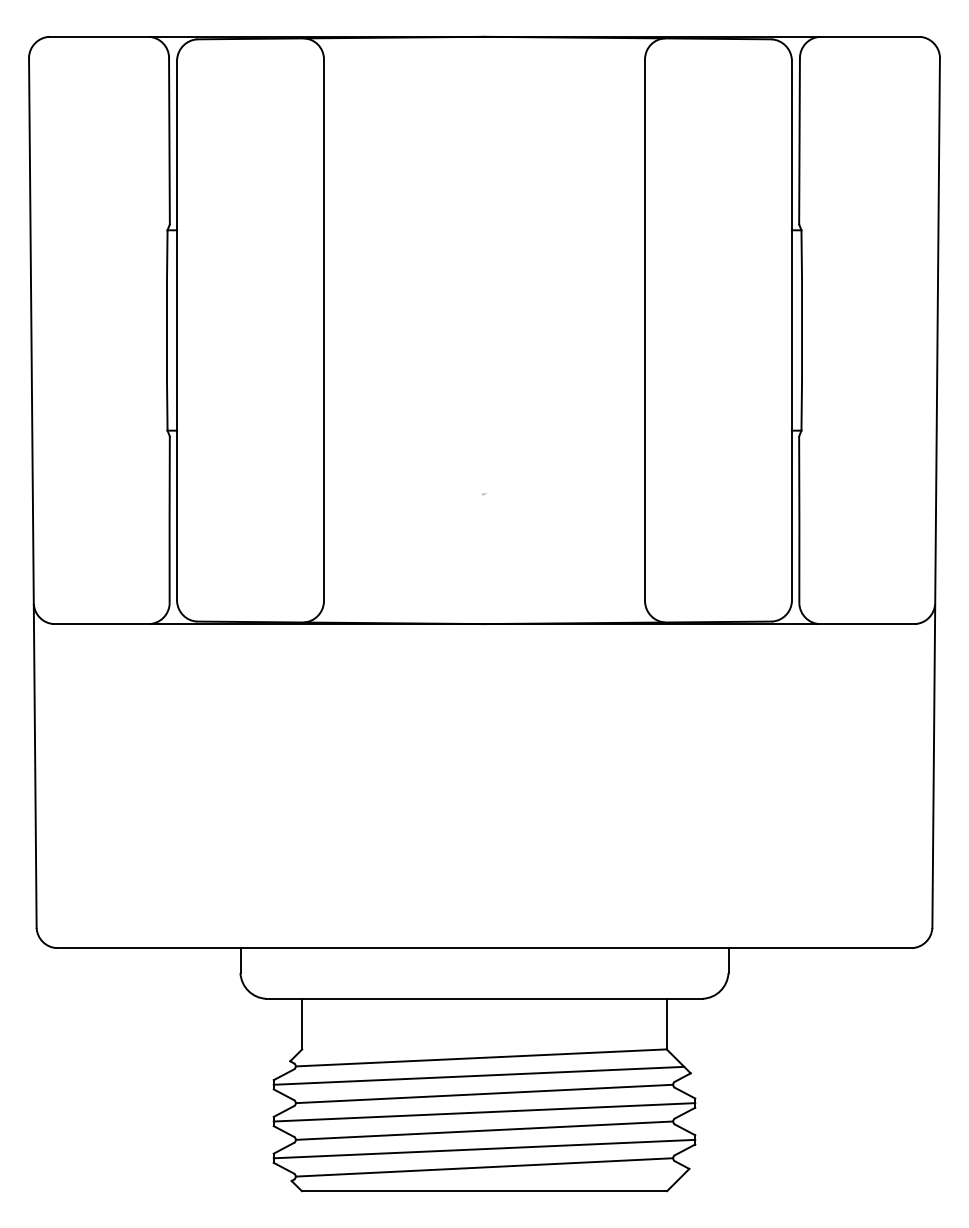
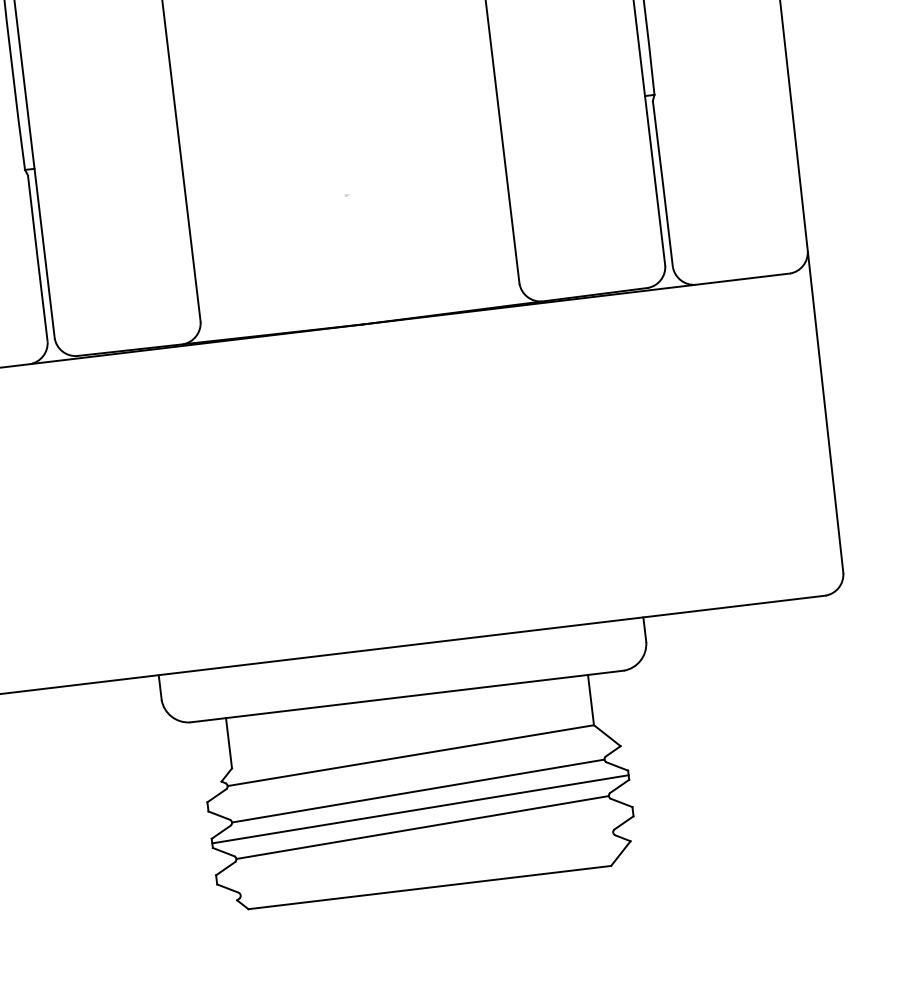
line: (478, 1075) -> (410, 773), removed
line: (484, 1148) -> (424, 845), removed
line: (484, 1167) -> (427, 864), removed

